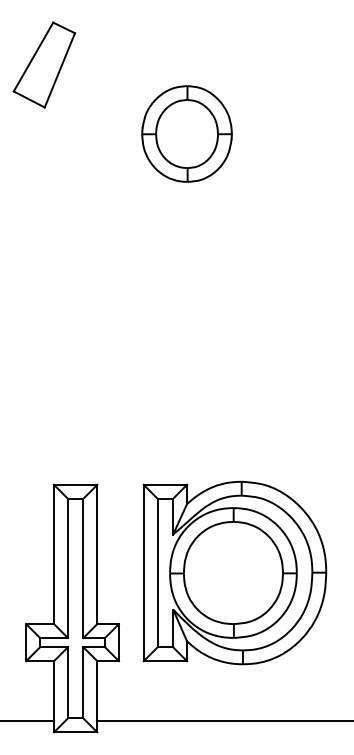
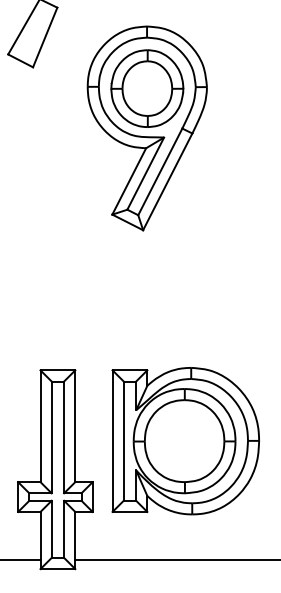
part: (186, 183) -> (146, 128), added

